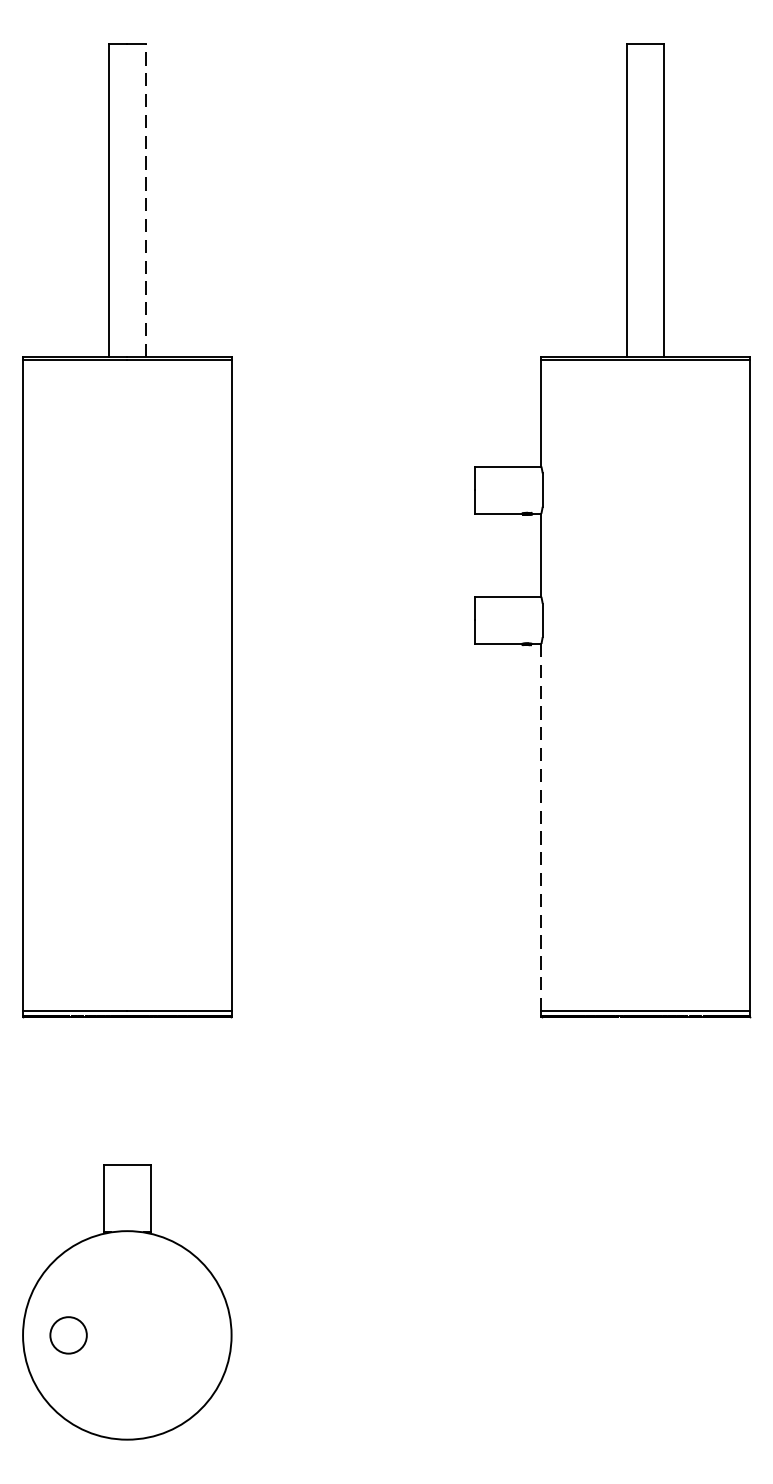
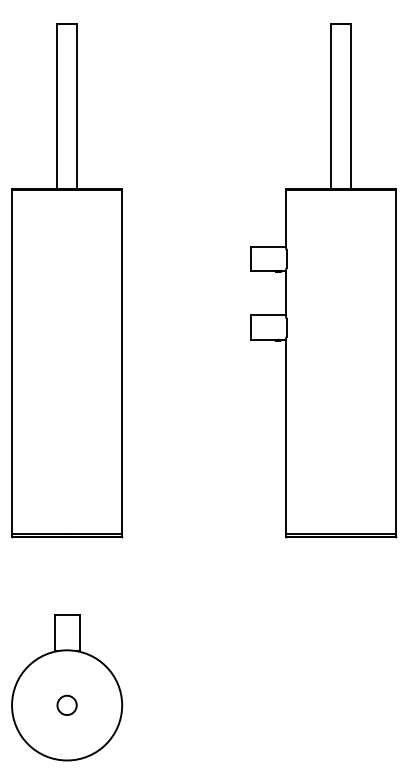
line: (145, 201) -> (76, 106), dashed -> solid
line: (540, 828) -> (285, 437), dashed -> solid
circle: (67, 1333) -> (66, 704), moved

